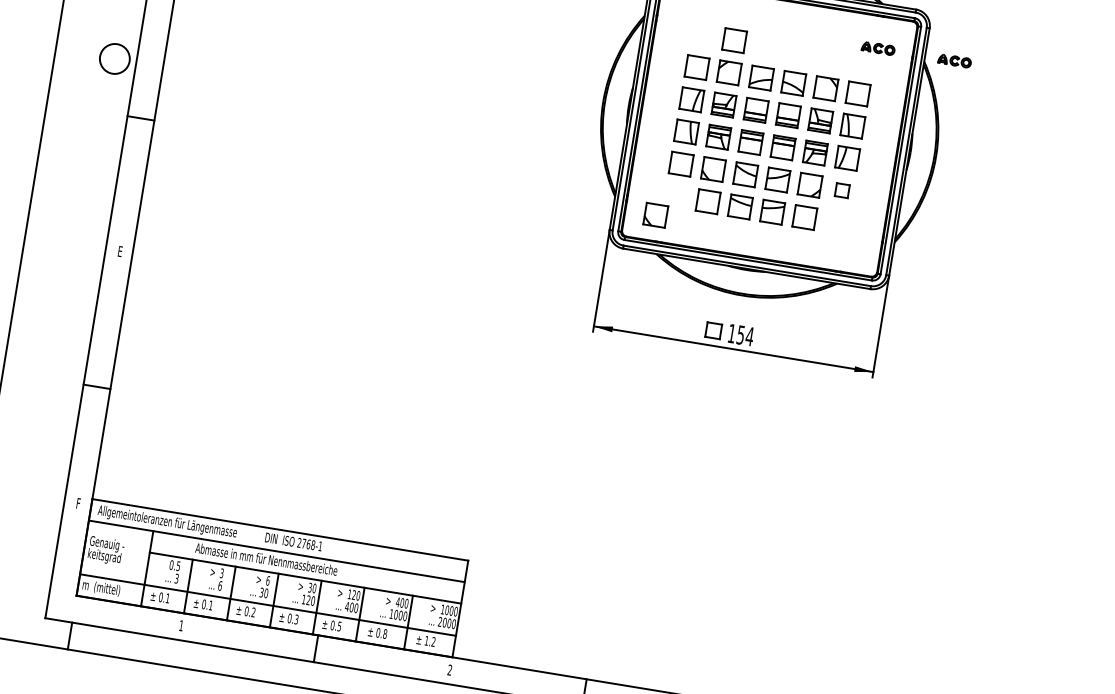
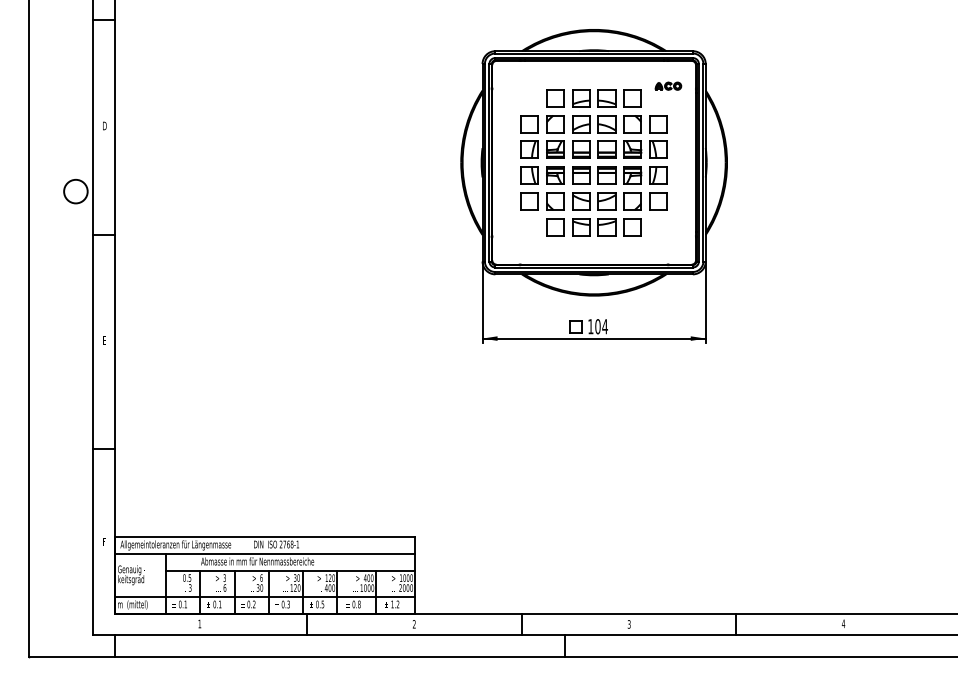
part: (798, 51) -> (606, 98), added
part: (955, 60) -> (729, 85), removed
part: (842, 190) -> (658, 201), size x1.67
part: (655, 215) -> (516, 244), removed
text: (740, 334) -> (597, 326), 154 -> 104

